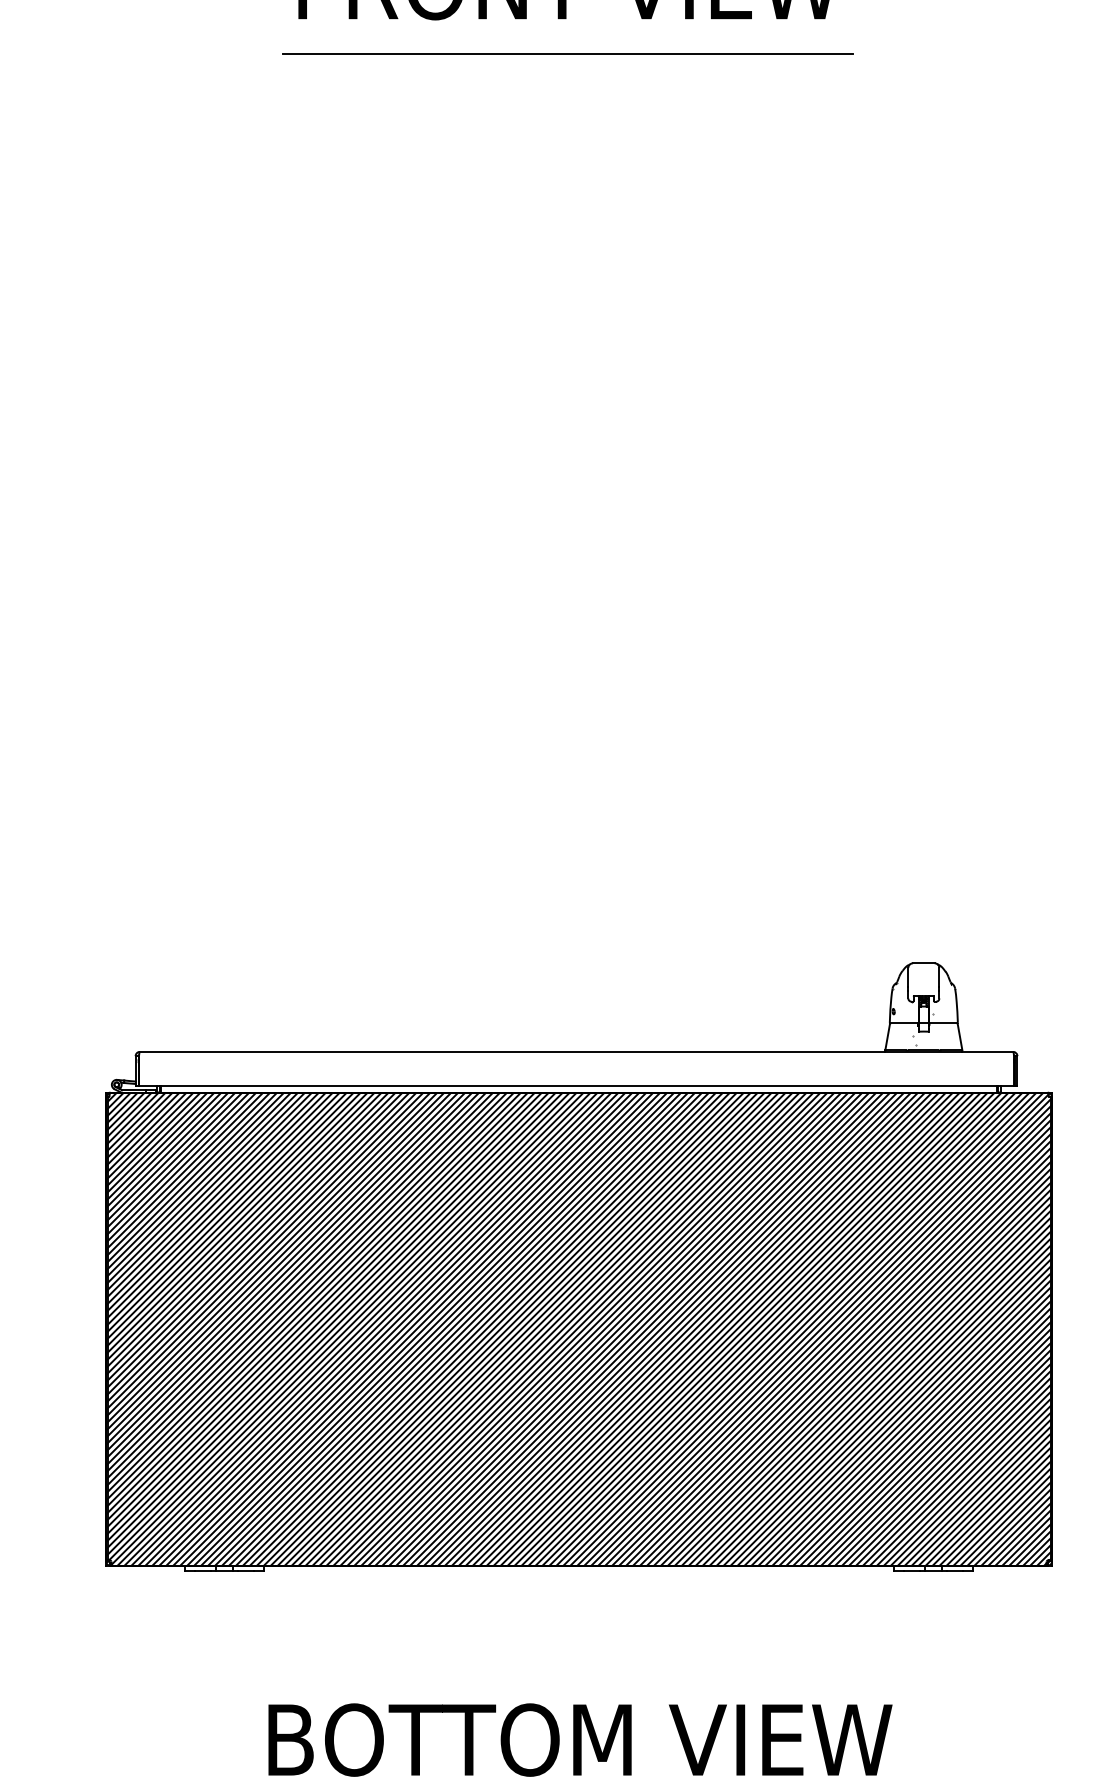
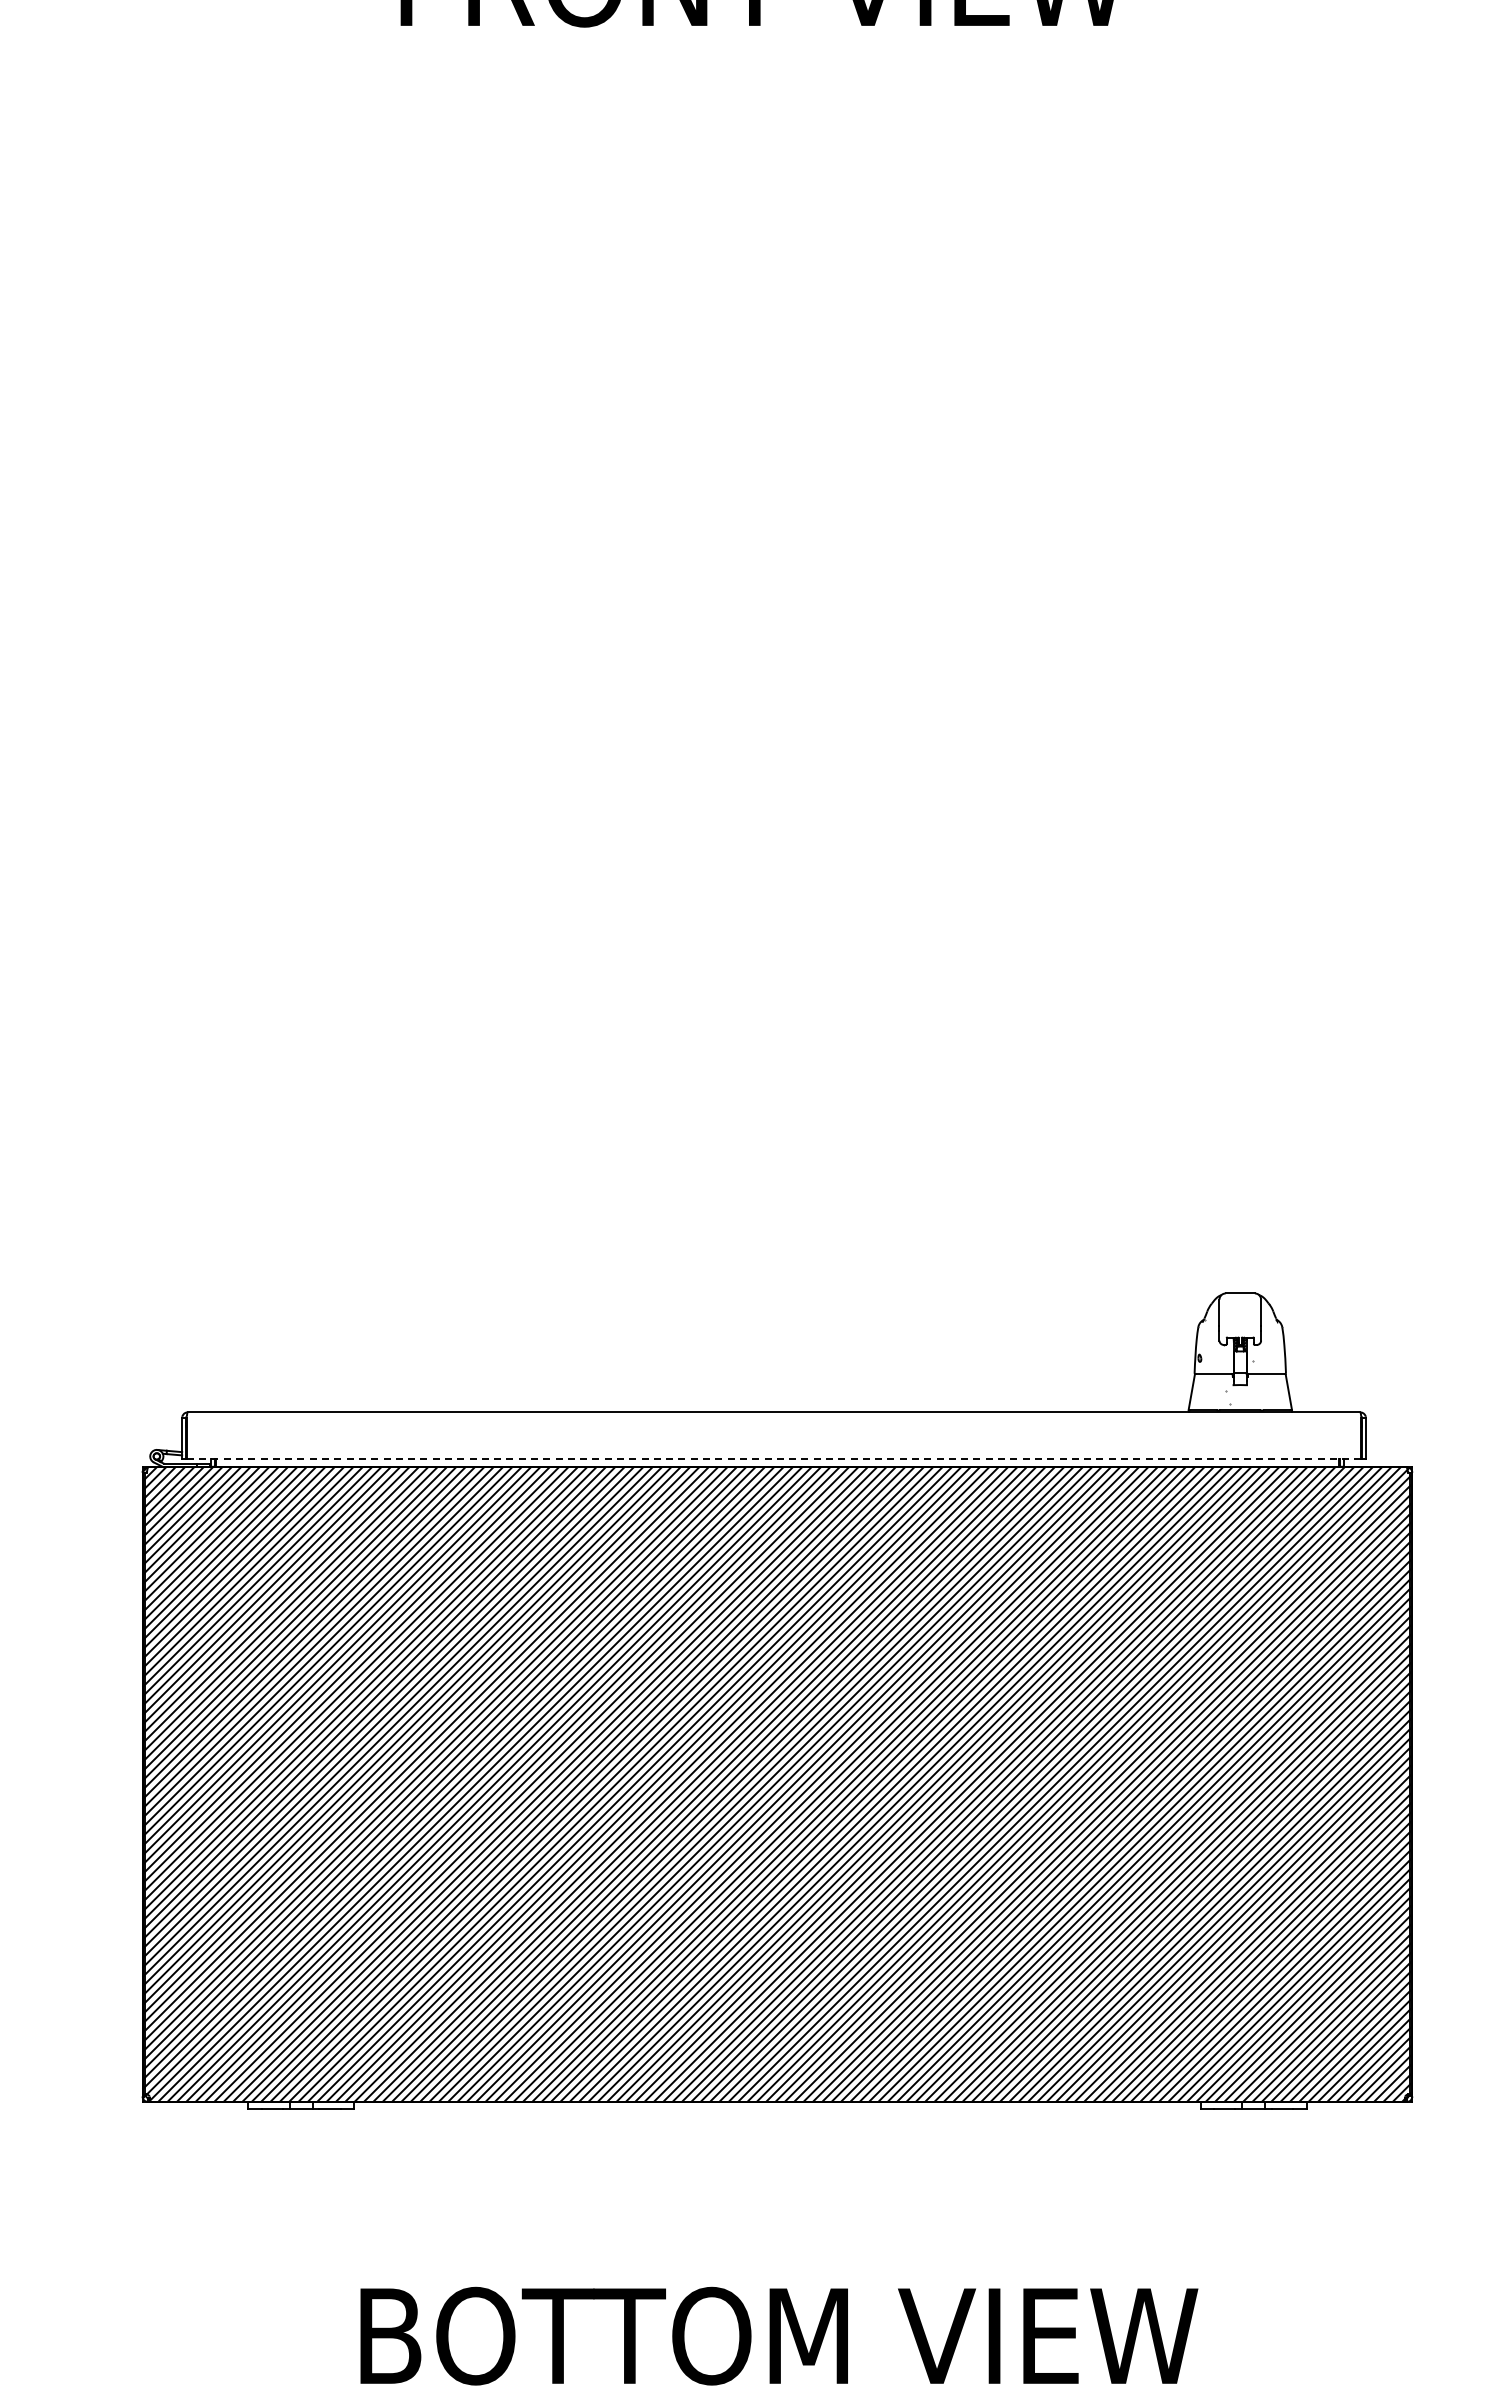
line: (567, 53) -> (762, 72), removed
line: (576, 1086) -> (773, 1458), solid -> dashed

